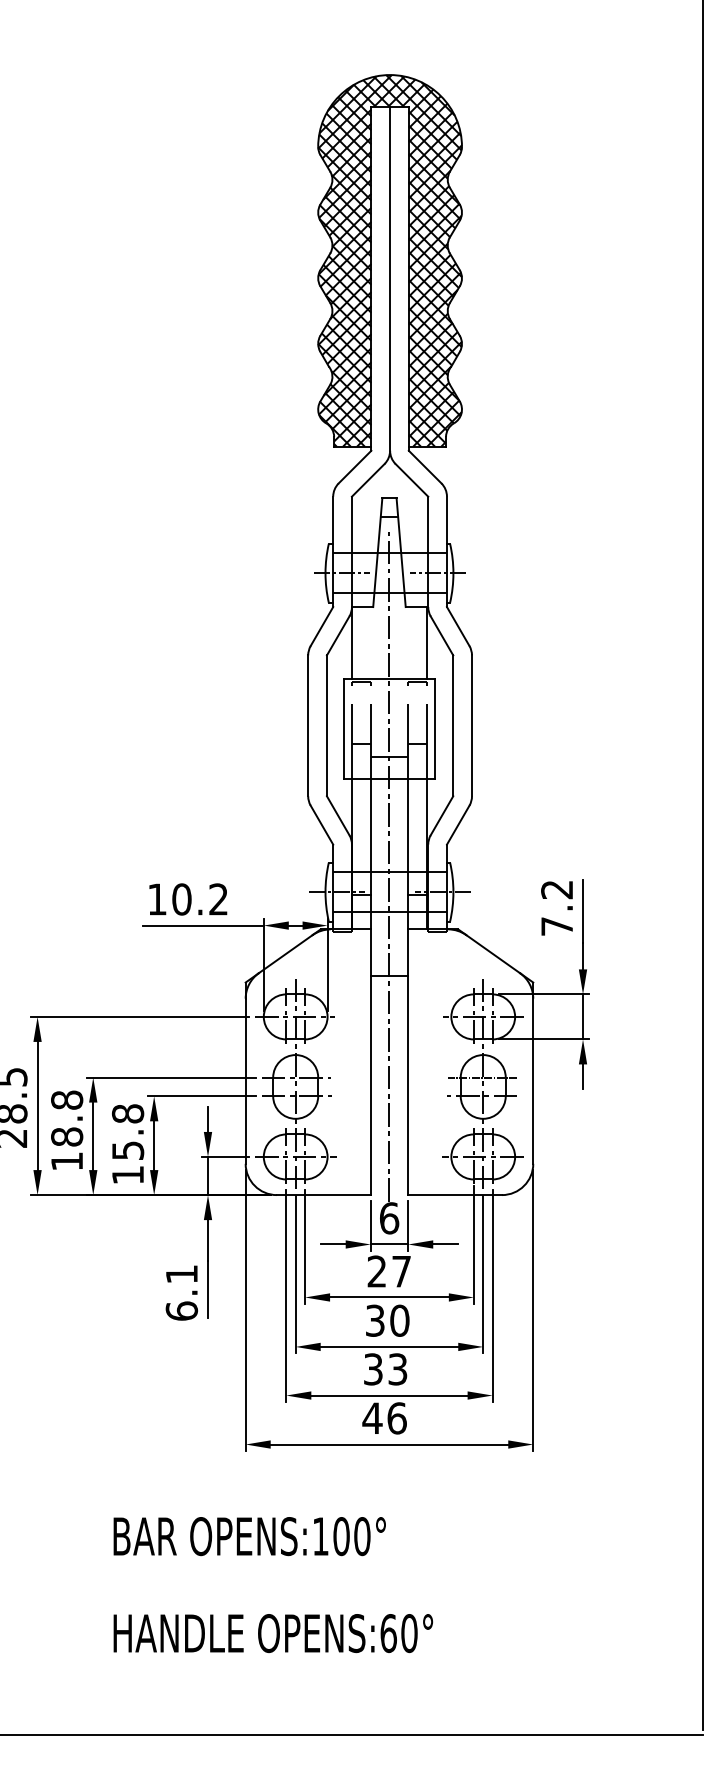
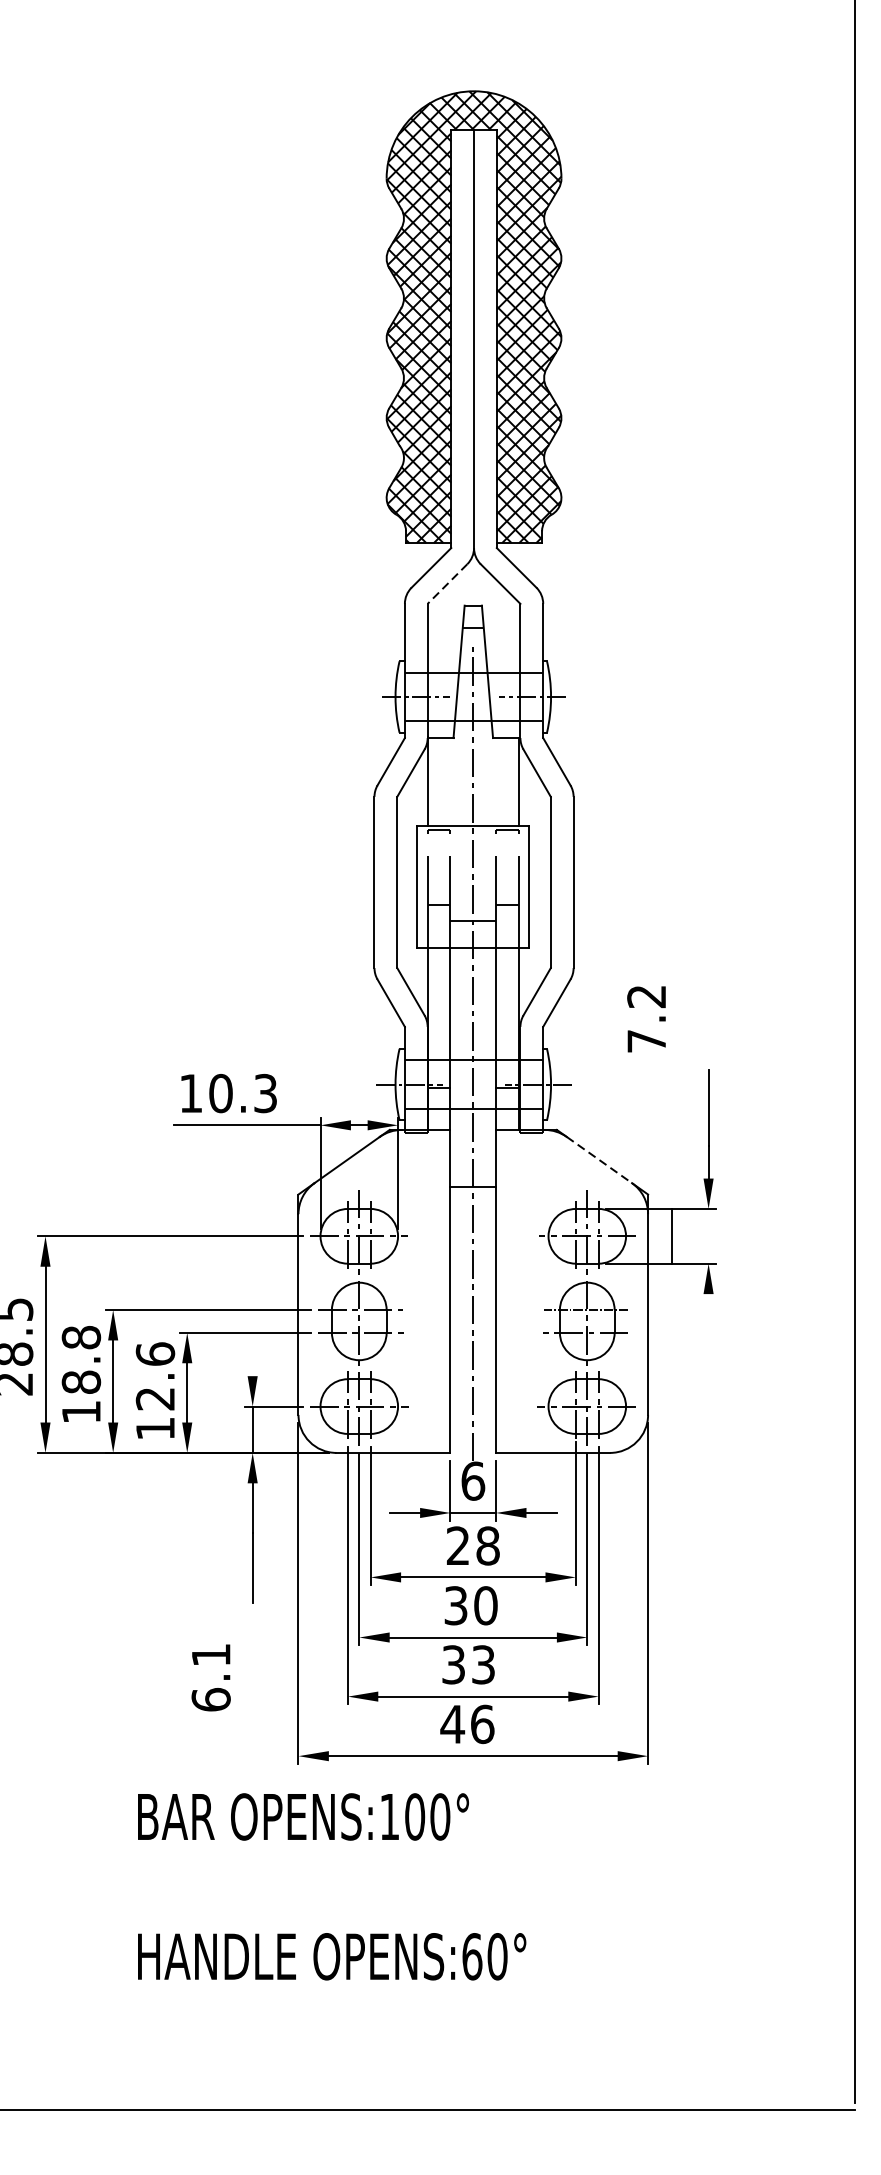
line: (367, 480) -> (446, 584), solid -> dashed
text: (218, 899) -> (265, 1093), 10.2 -> 10.3
text: (556, 908) -> (645, 1019), moved
line: (493, 954) -> (599, 1160), solid -> dashed
line: (583, 1016) -> (672, 1235), moved
line: (583, 1076) -> (709, 1308), removed
line: (208, 1118) -> (253, 1359), removed
text: (127, 1132) -> (154, 1376), 15.8 -> 12.6
text: (401, 1271) -> (487, 1545), 27 -> 28
text: (181, 1292) -> (210, 1677), moved
text: (249, 1536) -> (303, 1816), moved
text: (272, 1633) -> (331, 1956), moved

